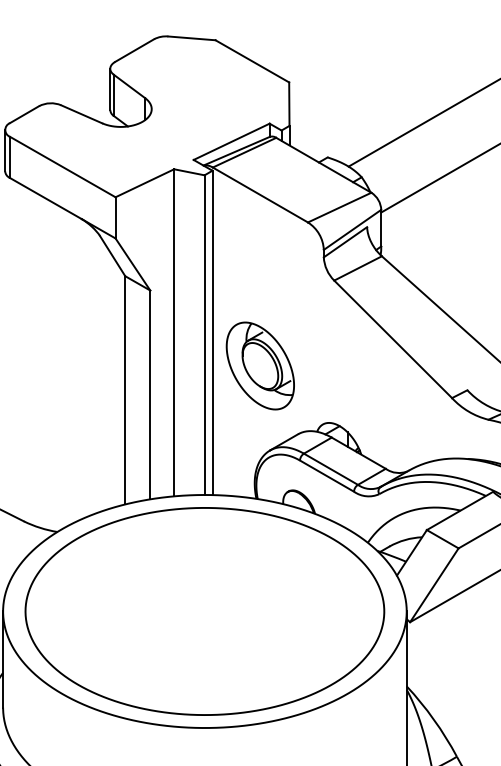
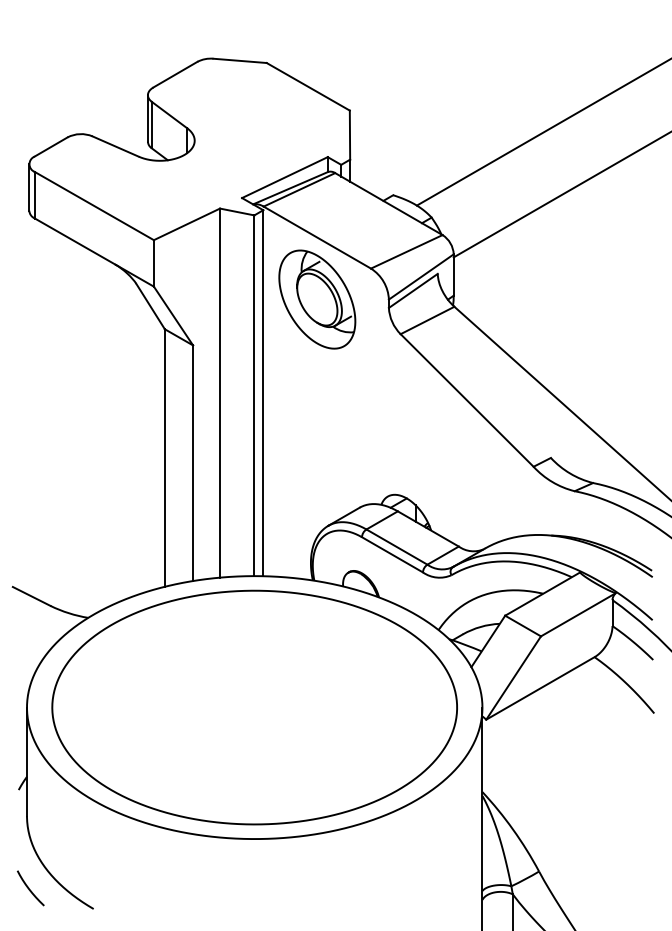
part: (260, 365) -> (317, 299), moved

